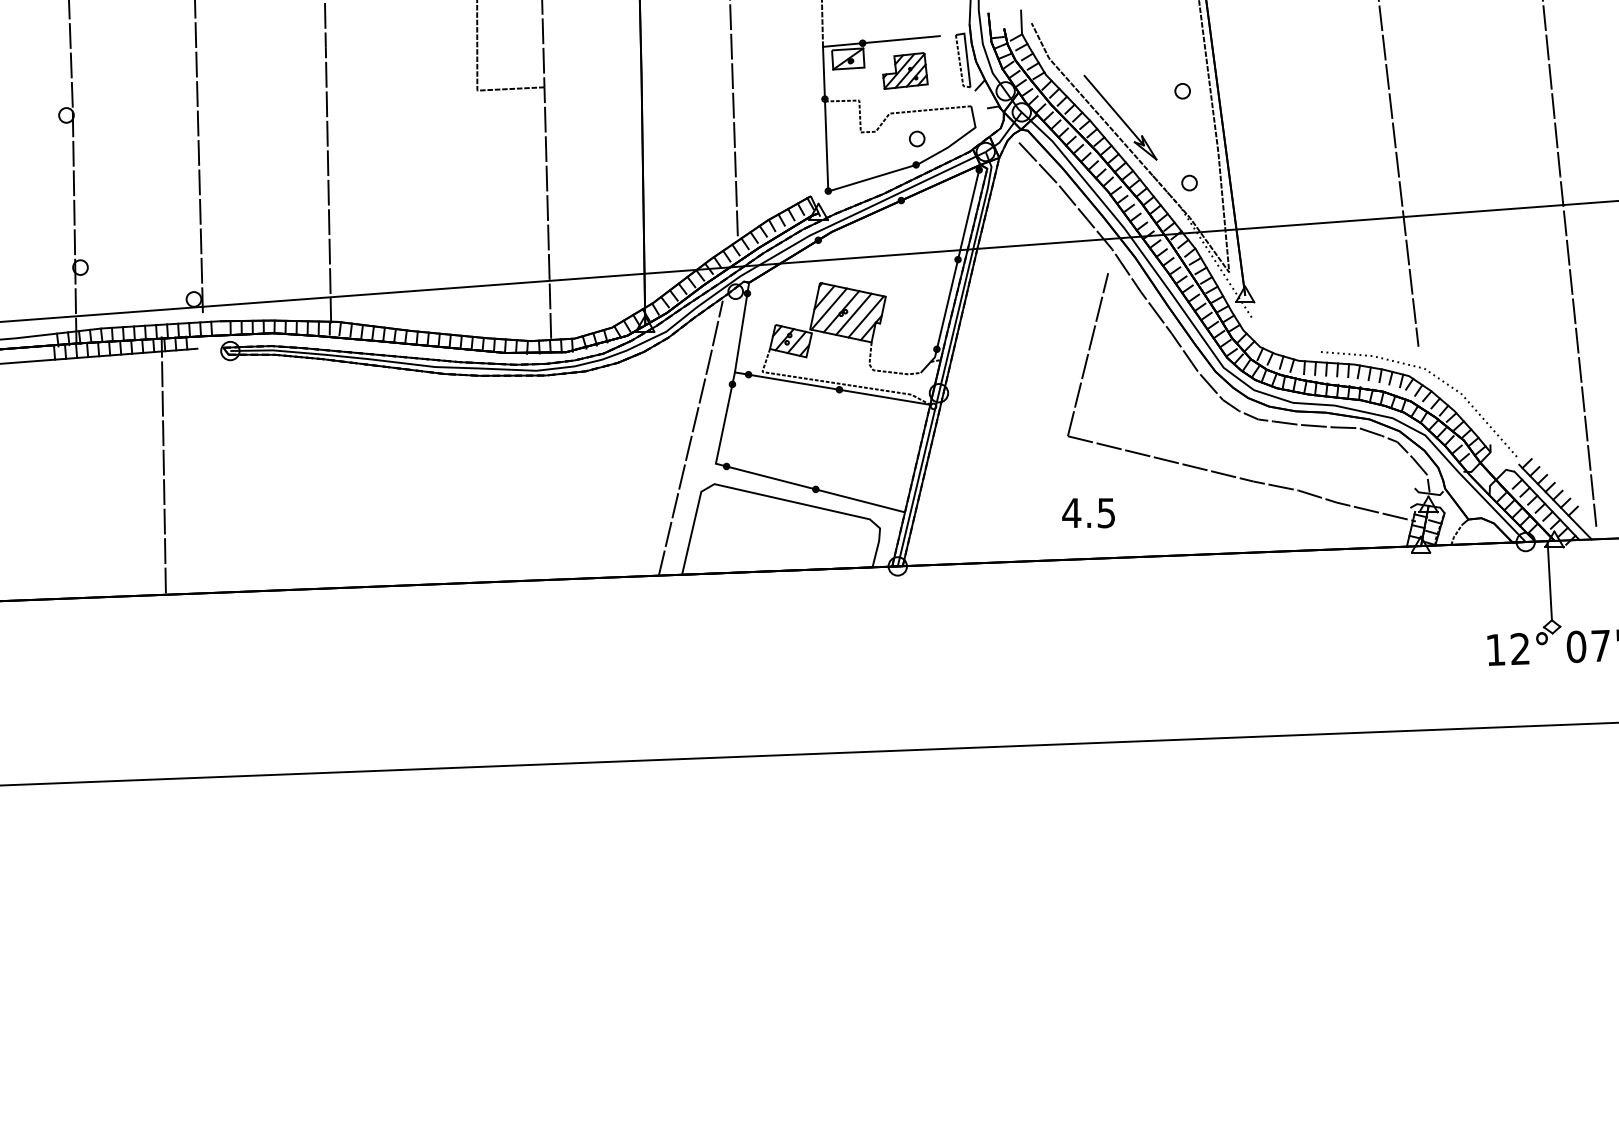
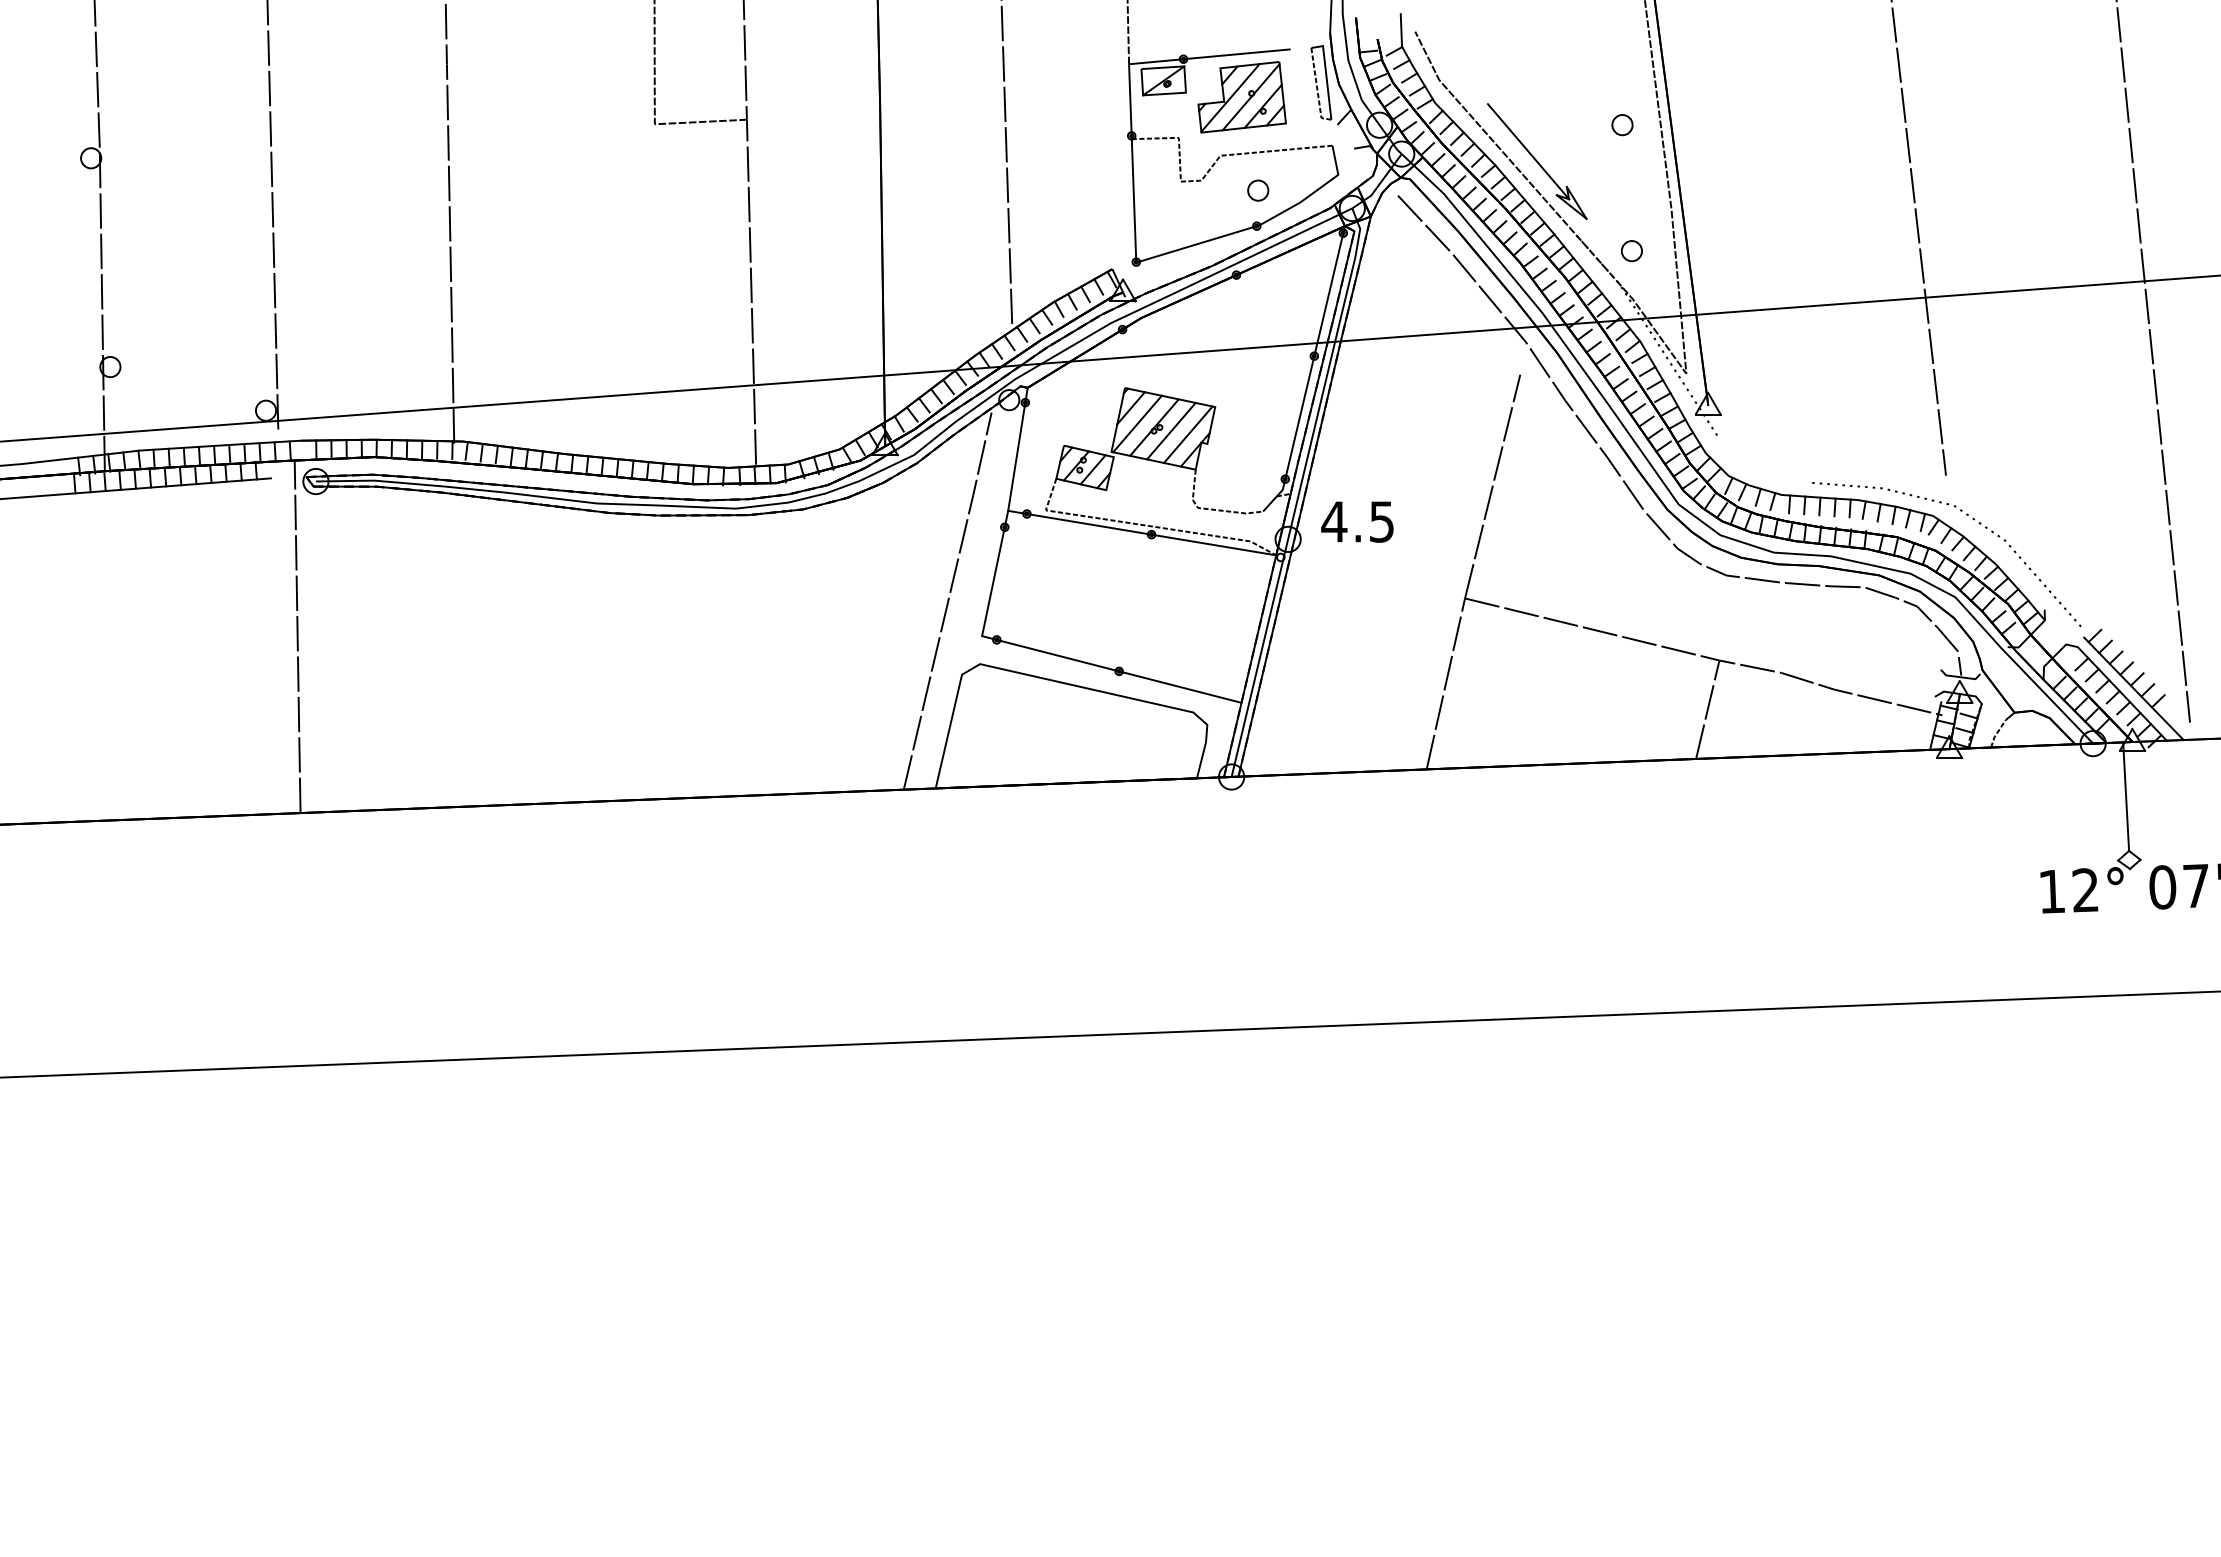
part: (904, 71) -> (1241, 97), size x1.43
line: (163, 464) -> (297, 636), moved
line: (1053, 498) -> (1445, 683), added
text: (1088, 512) -> (1357, 521), moved
line: (1244, 517) -> (1707, 709), added

